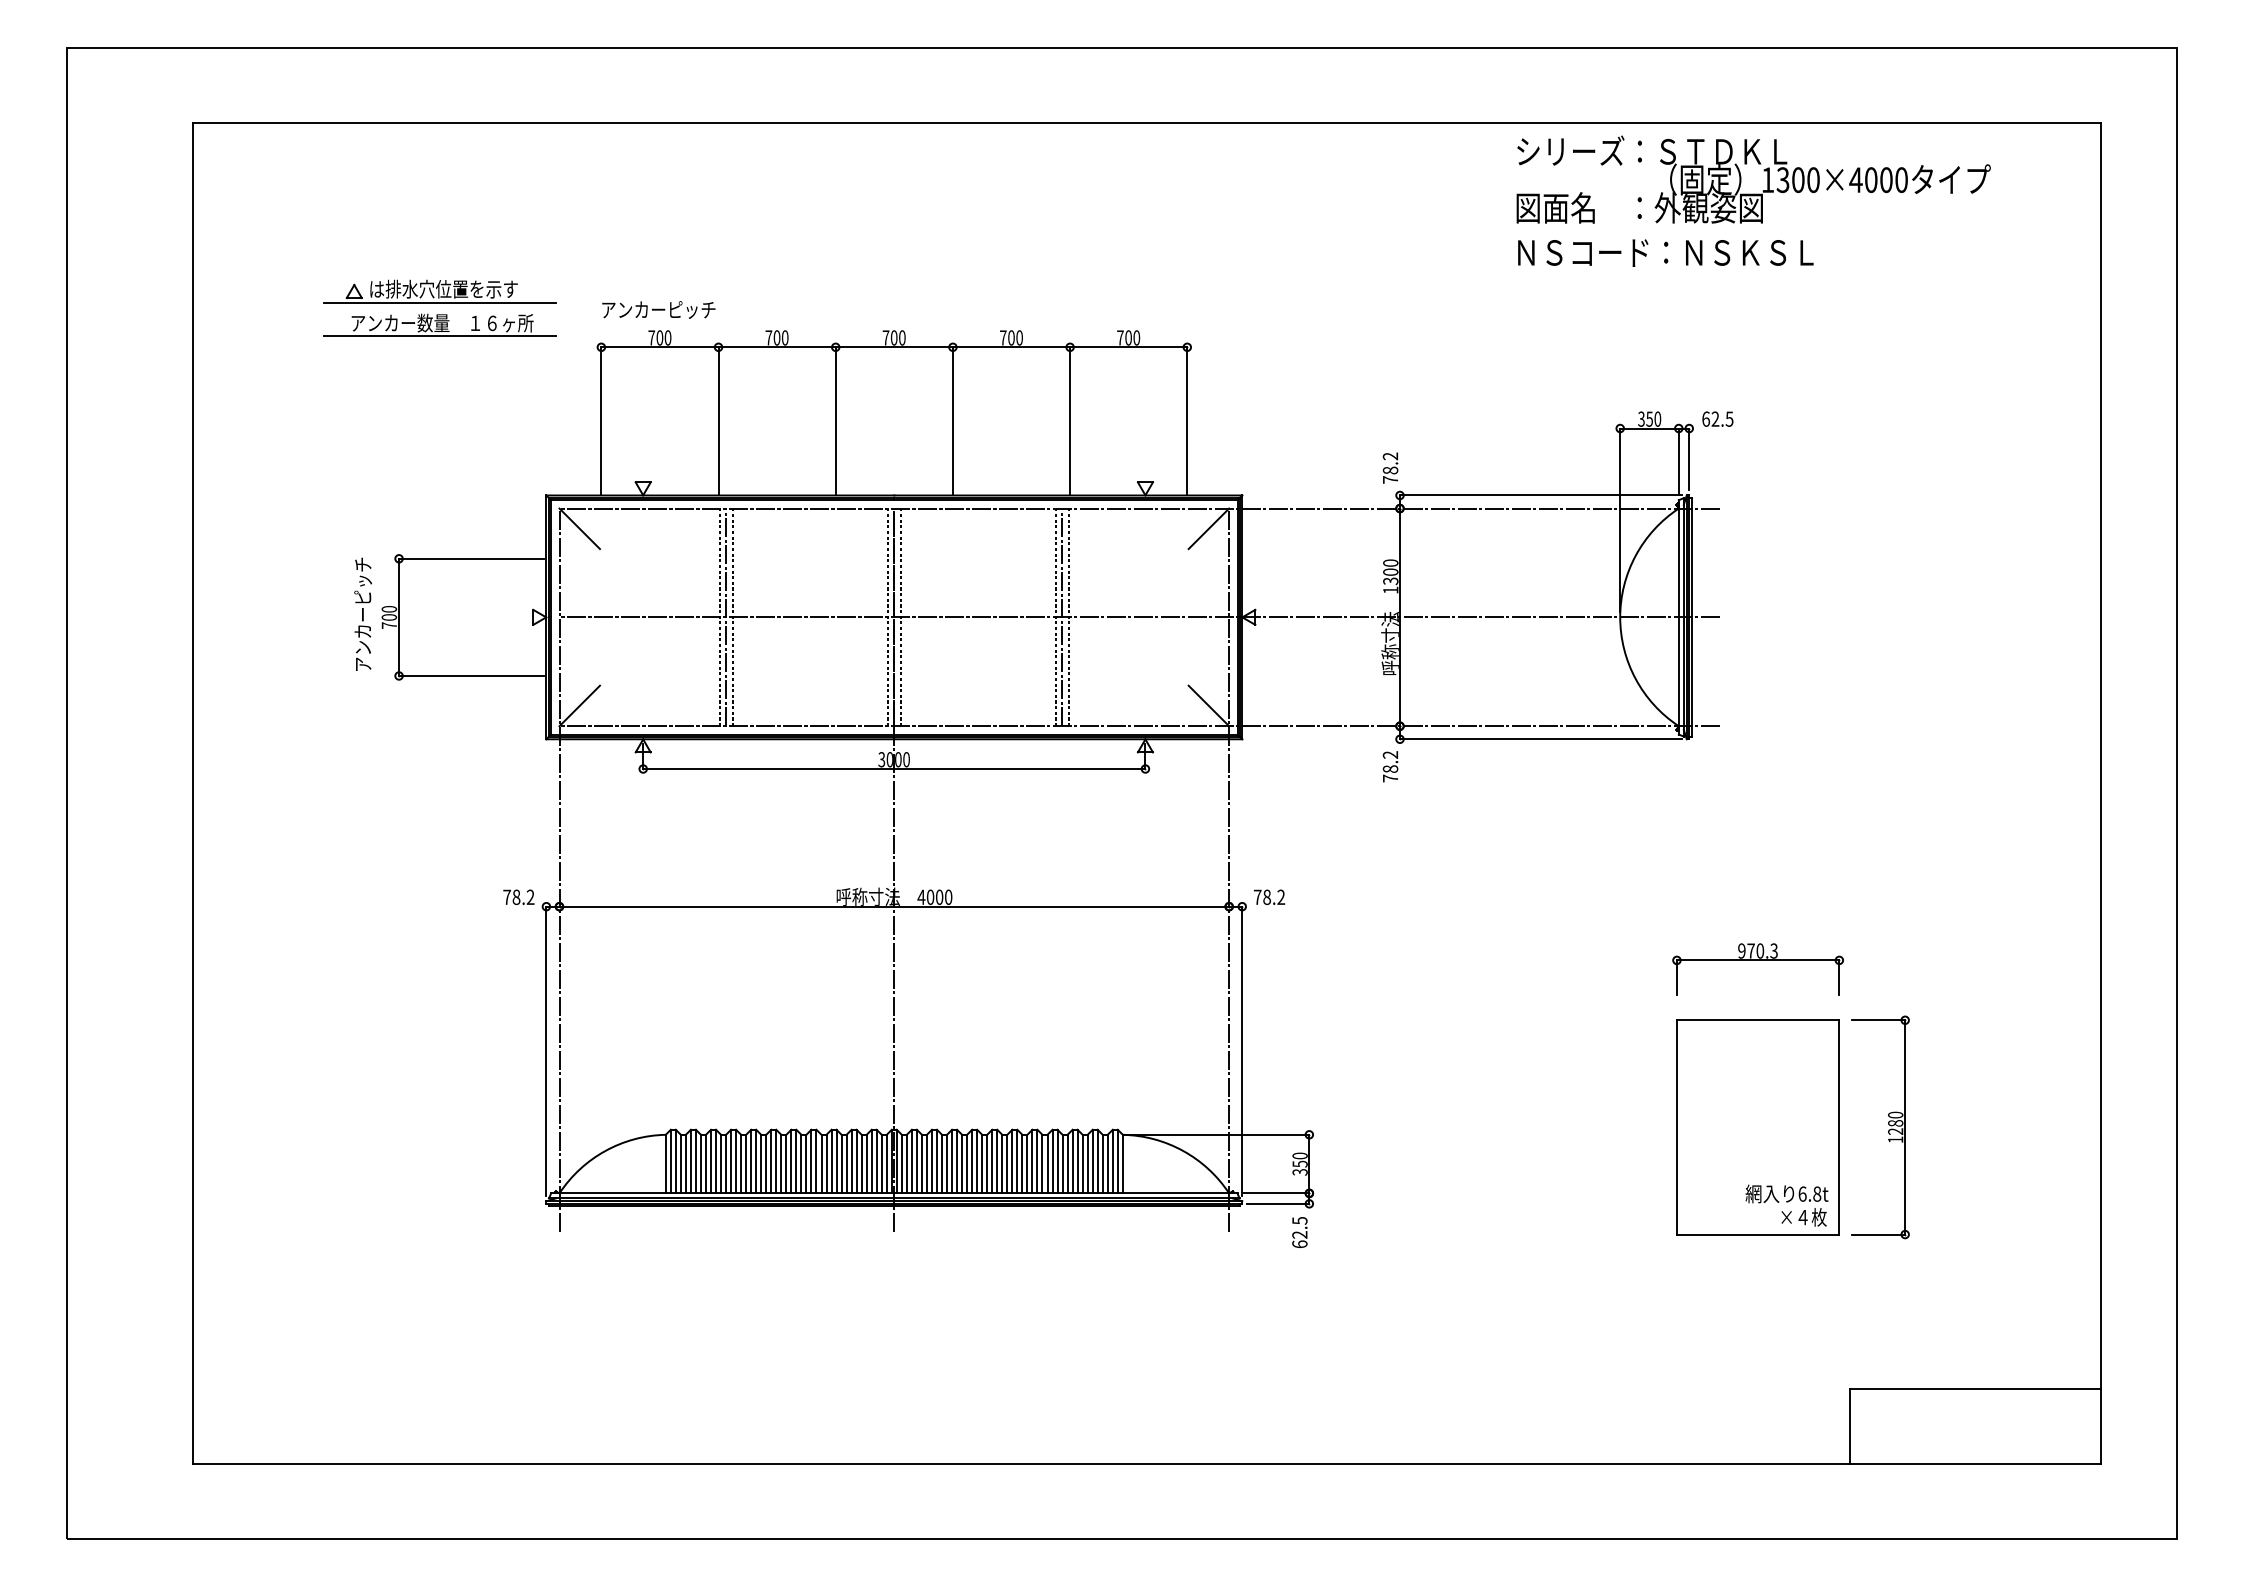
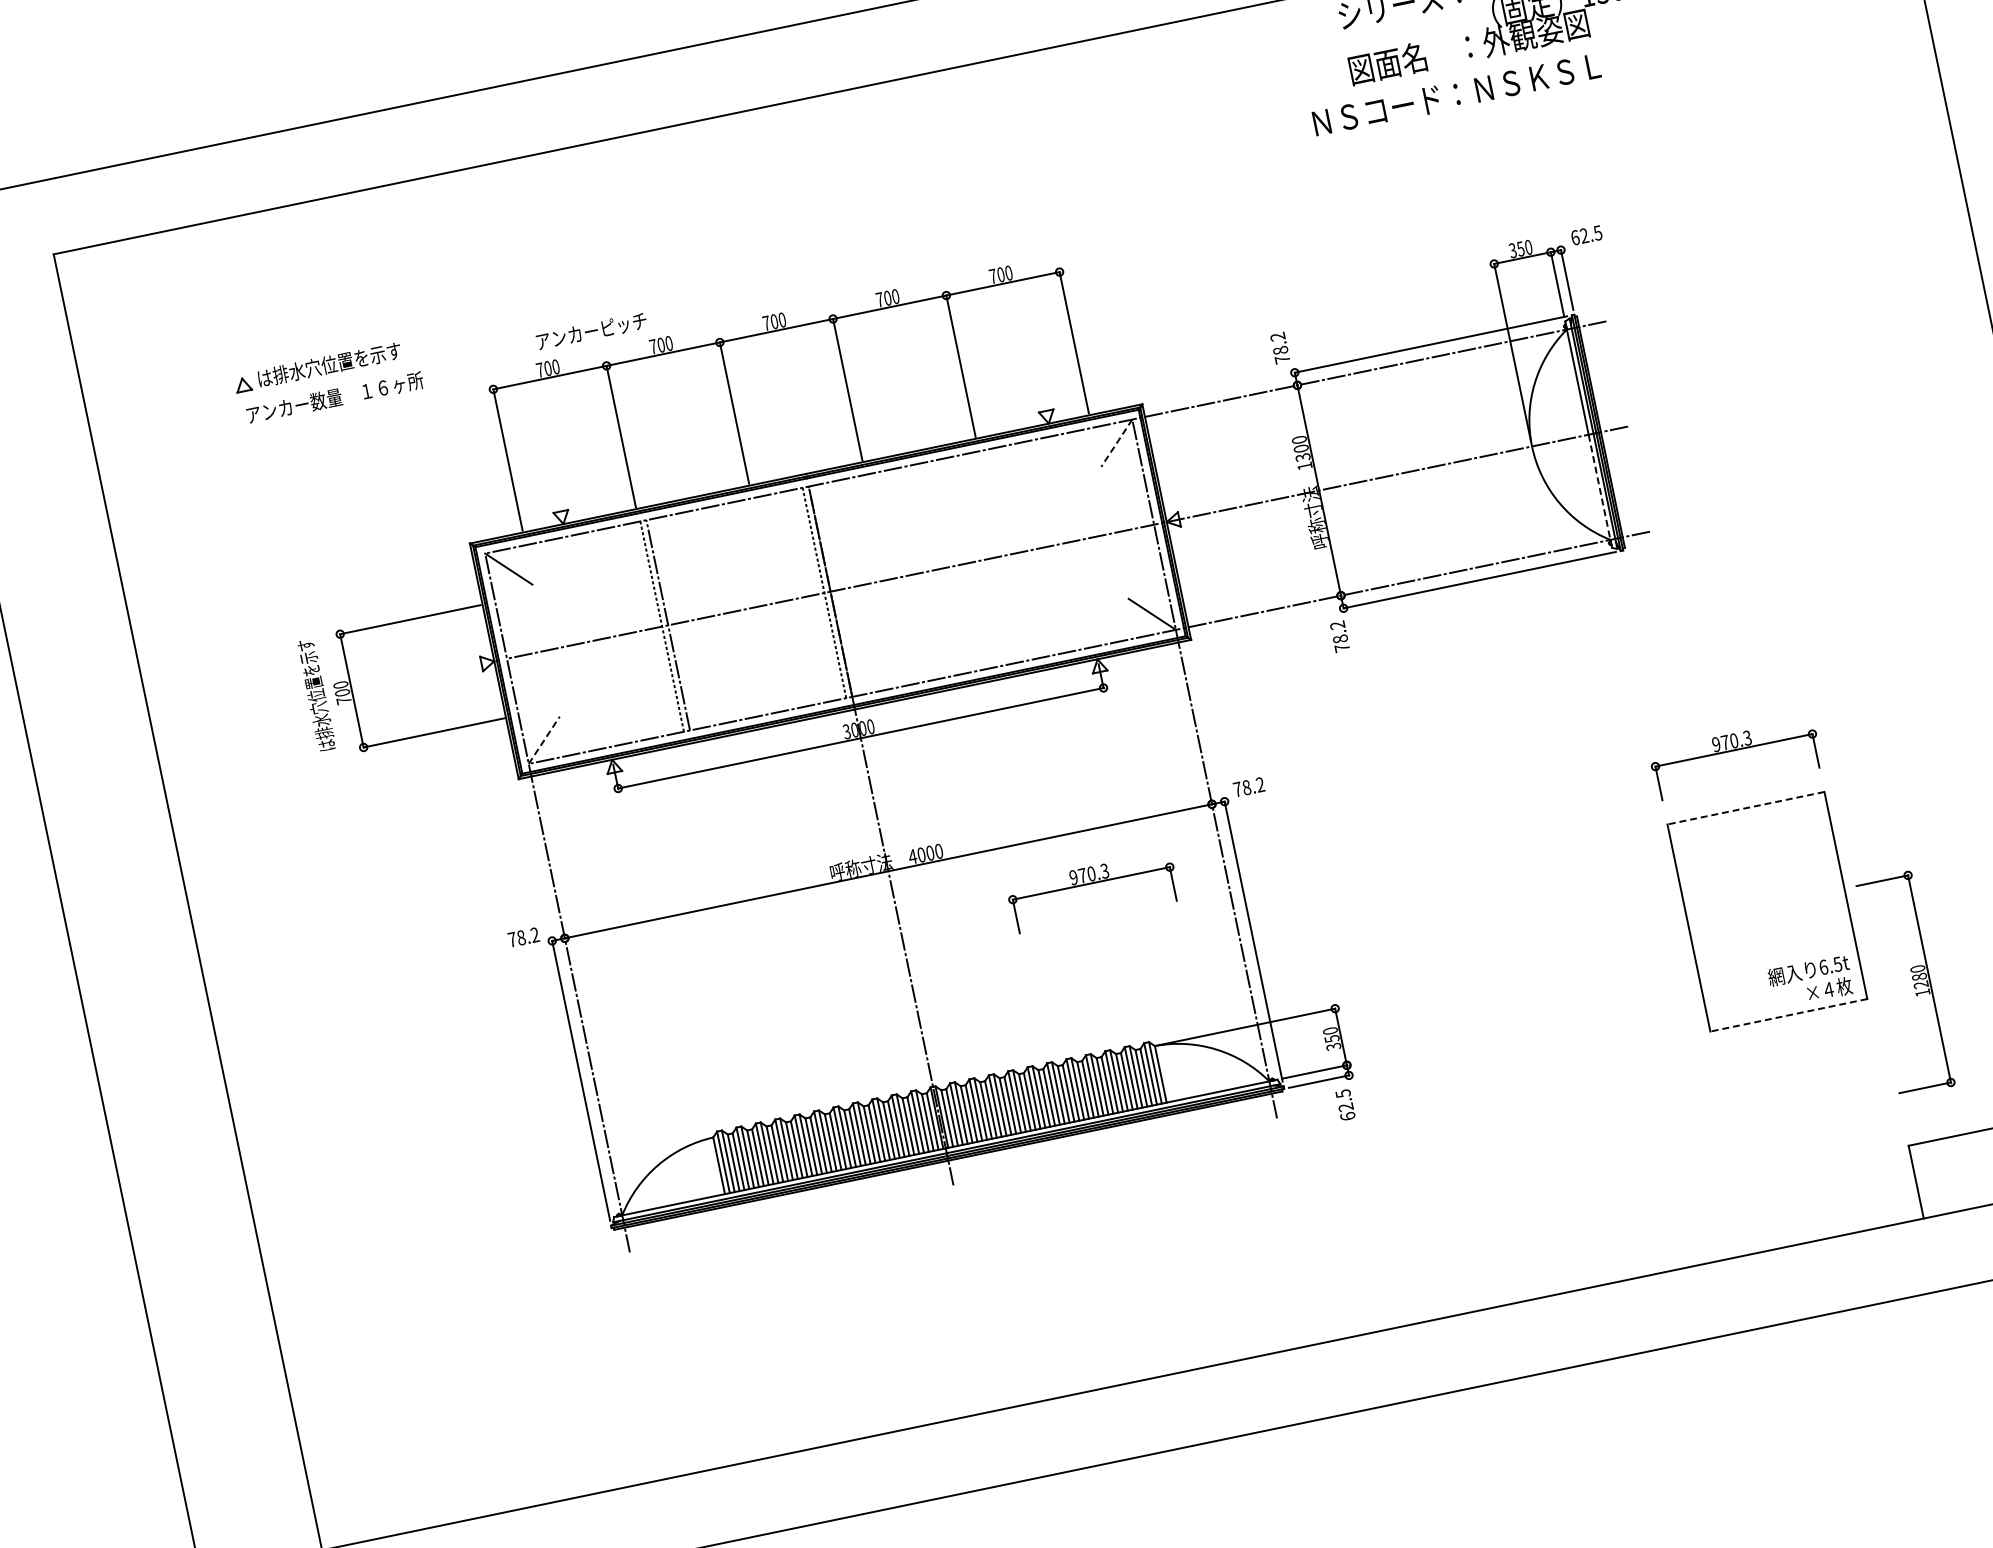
text: (1665, 252) -> (1456, 94), moved
line: (440, 302) -> (328, 378), removed
text: (658, 309) -> (591, 330), moved
line: (440, 335) -> (335, 410), removed
line: (1208, 528) -> (1116, 442), solid -> dashed
text: (362, 614) -> (316, 695), アンカーピッチ -> は排水穴位置を示す
line: (732, 617) -> (674, 624), removed
line: (900, 617) -> (836, 590), removed
line: (1056, 617) -> (987, 559), removed
line: (1062, 617) -> (993, 558), removed
line: (1068, 617) -> (998, 556), removed
line: (1678, 675) -> (1599, 490), solid -> dashed
line: (579, 705) -> (543, 739), solid -> dashed
part: (1092, 960) -> (1090, 883), added
line: (1757, 1020) -> (1745, 808), solid -> dashed
part: (1888, 1124) -> (1912, 979), moved
text: (1817, 1193) -> (1837, 963), 6.8t -> 6.5t
line: (1757, 1234) -> (1788, 1015), solid -> dashed

